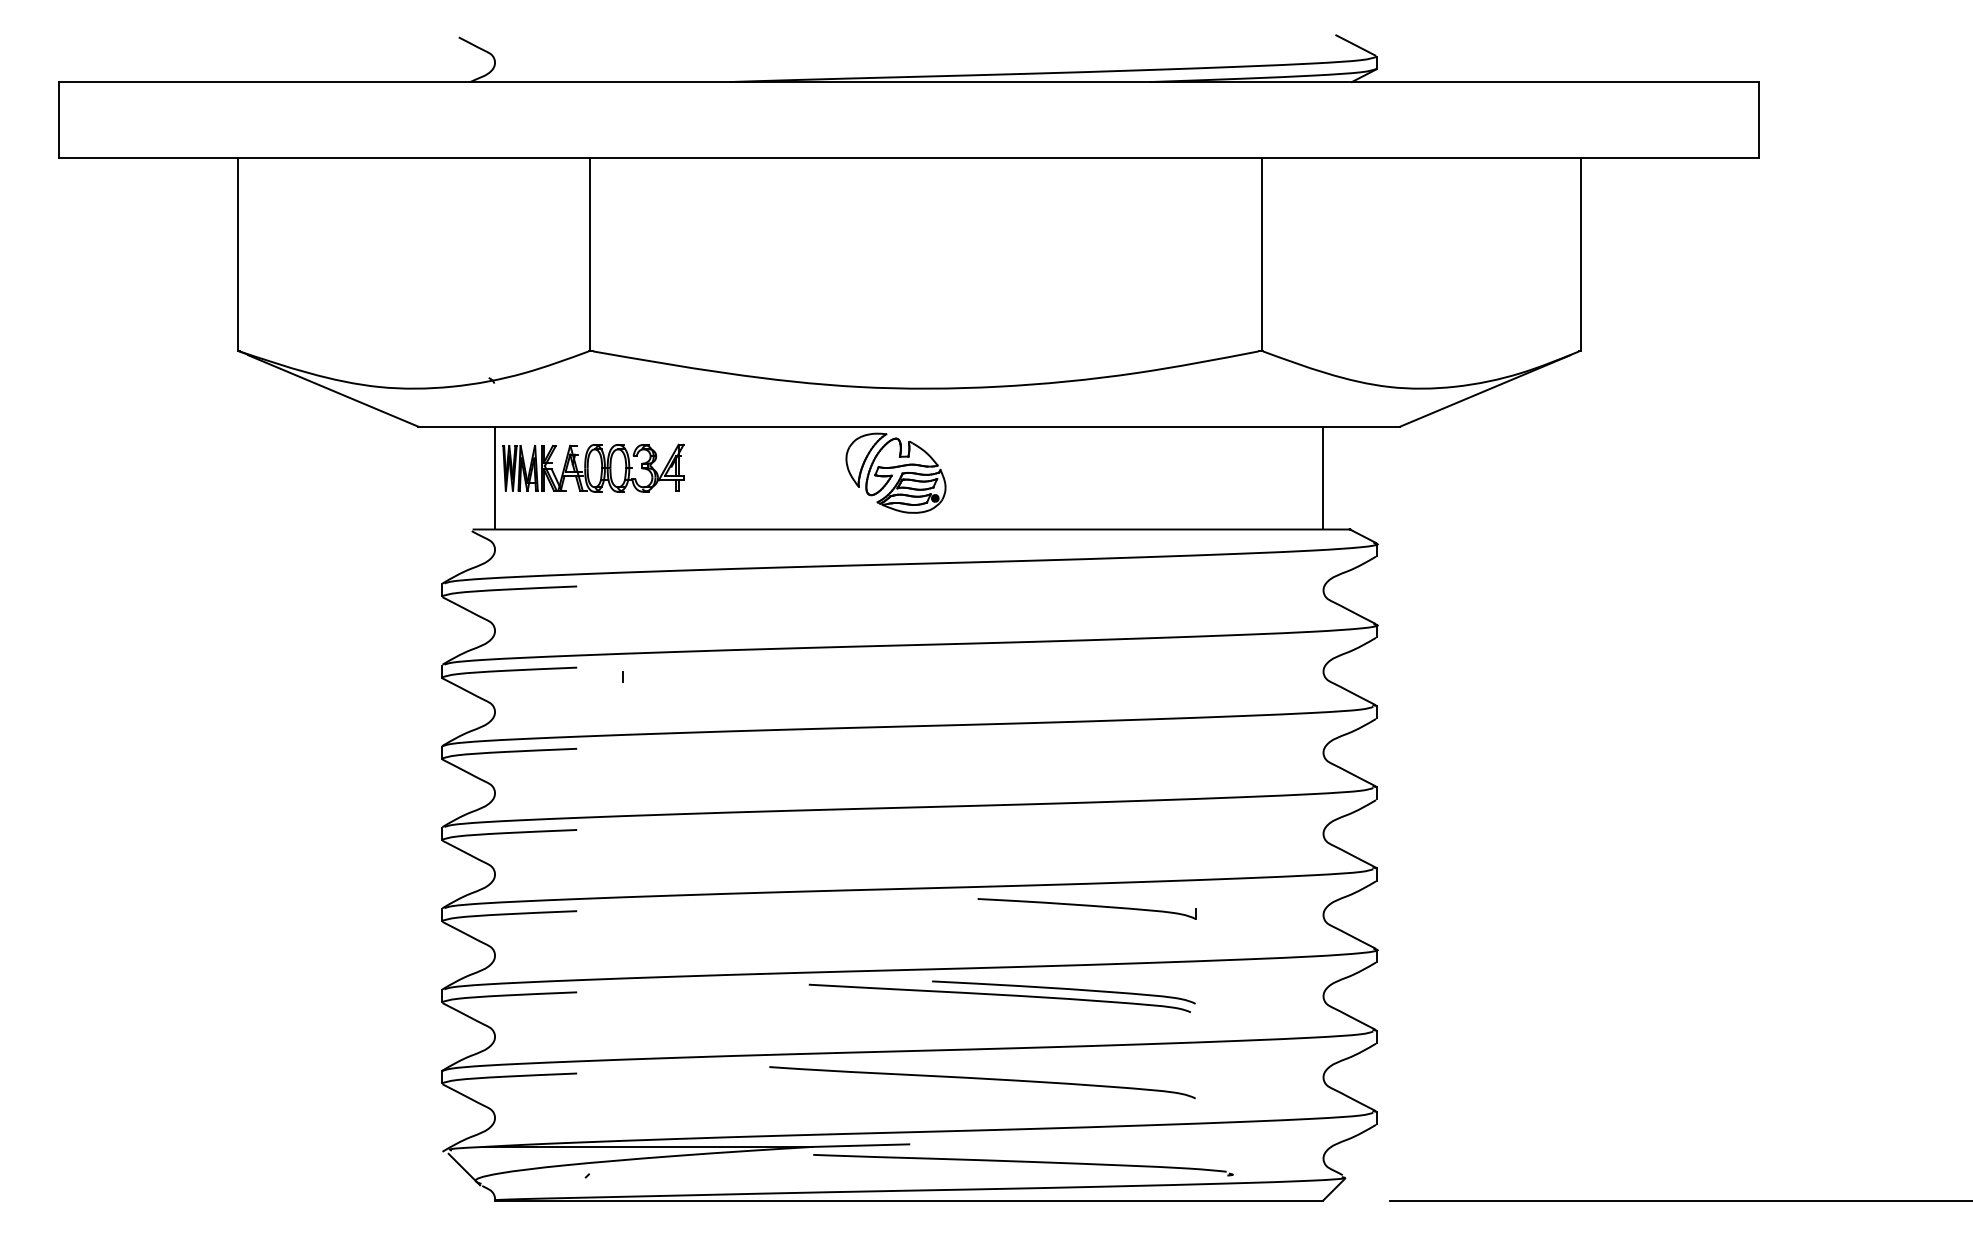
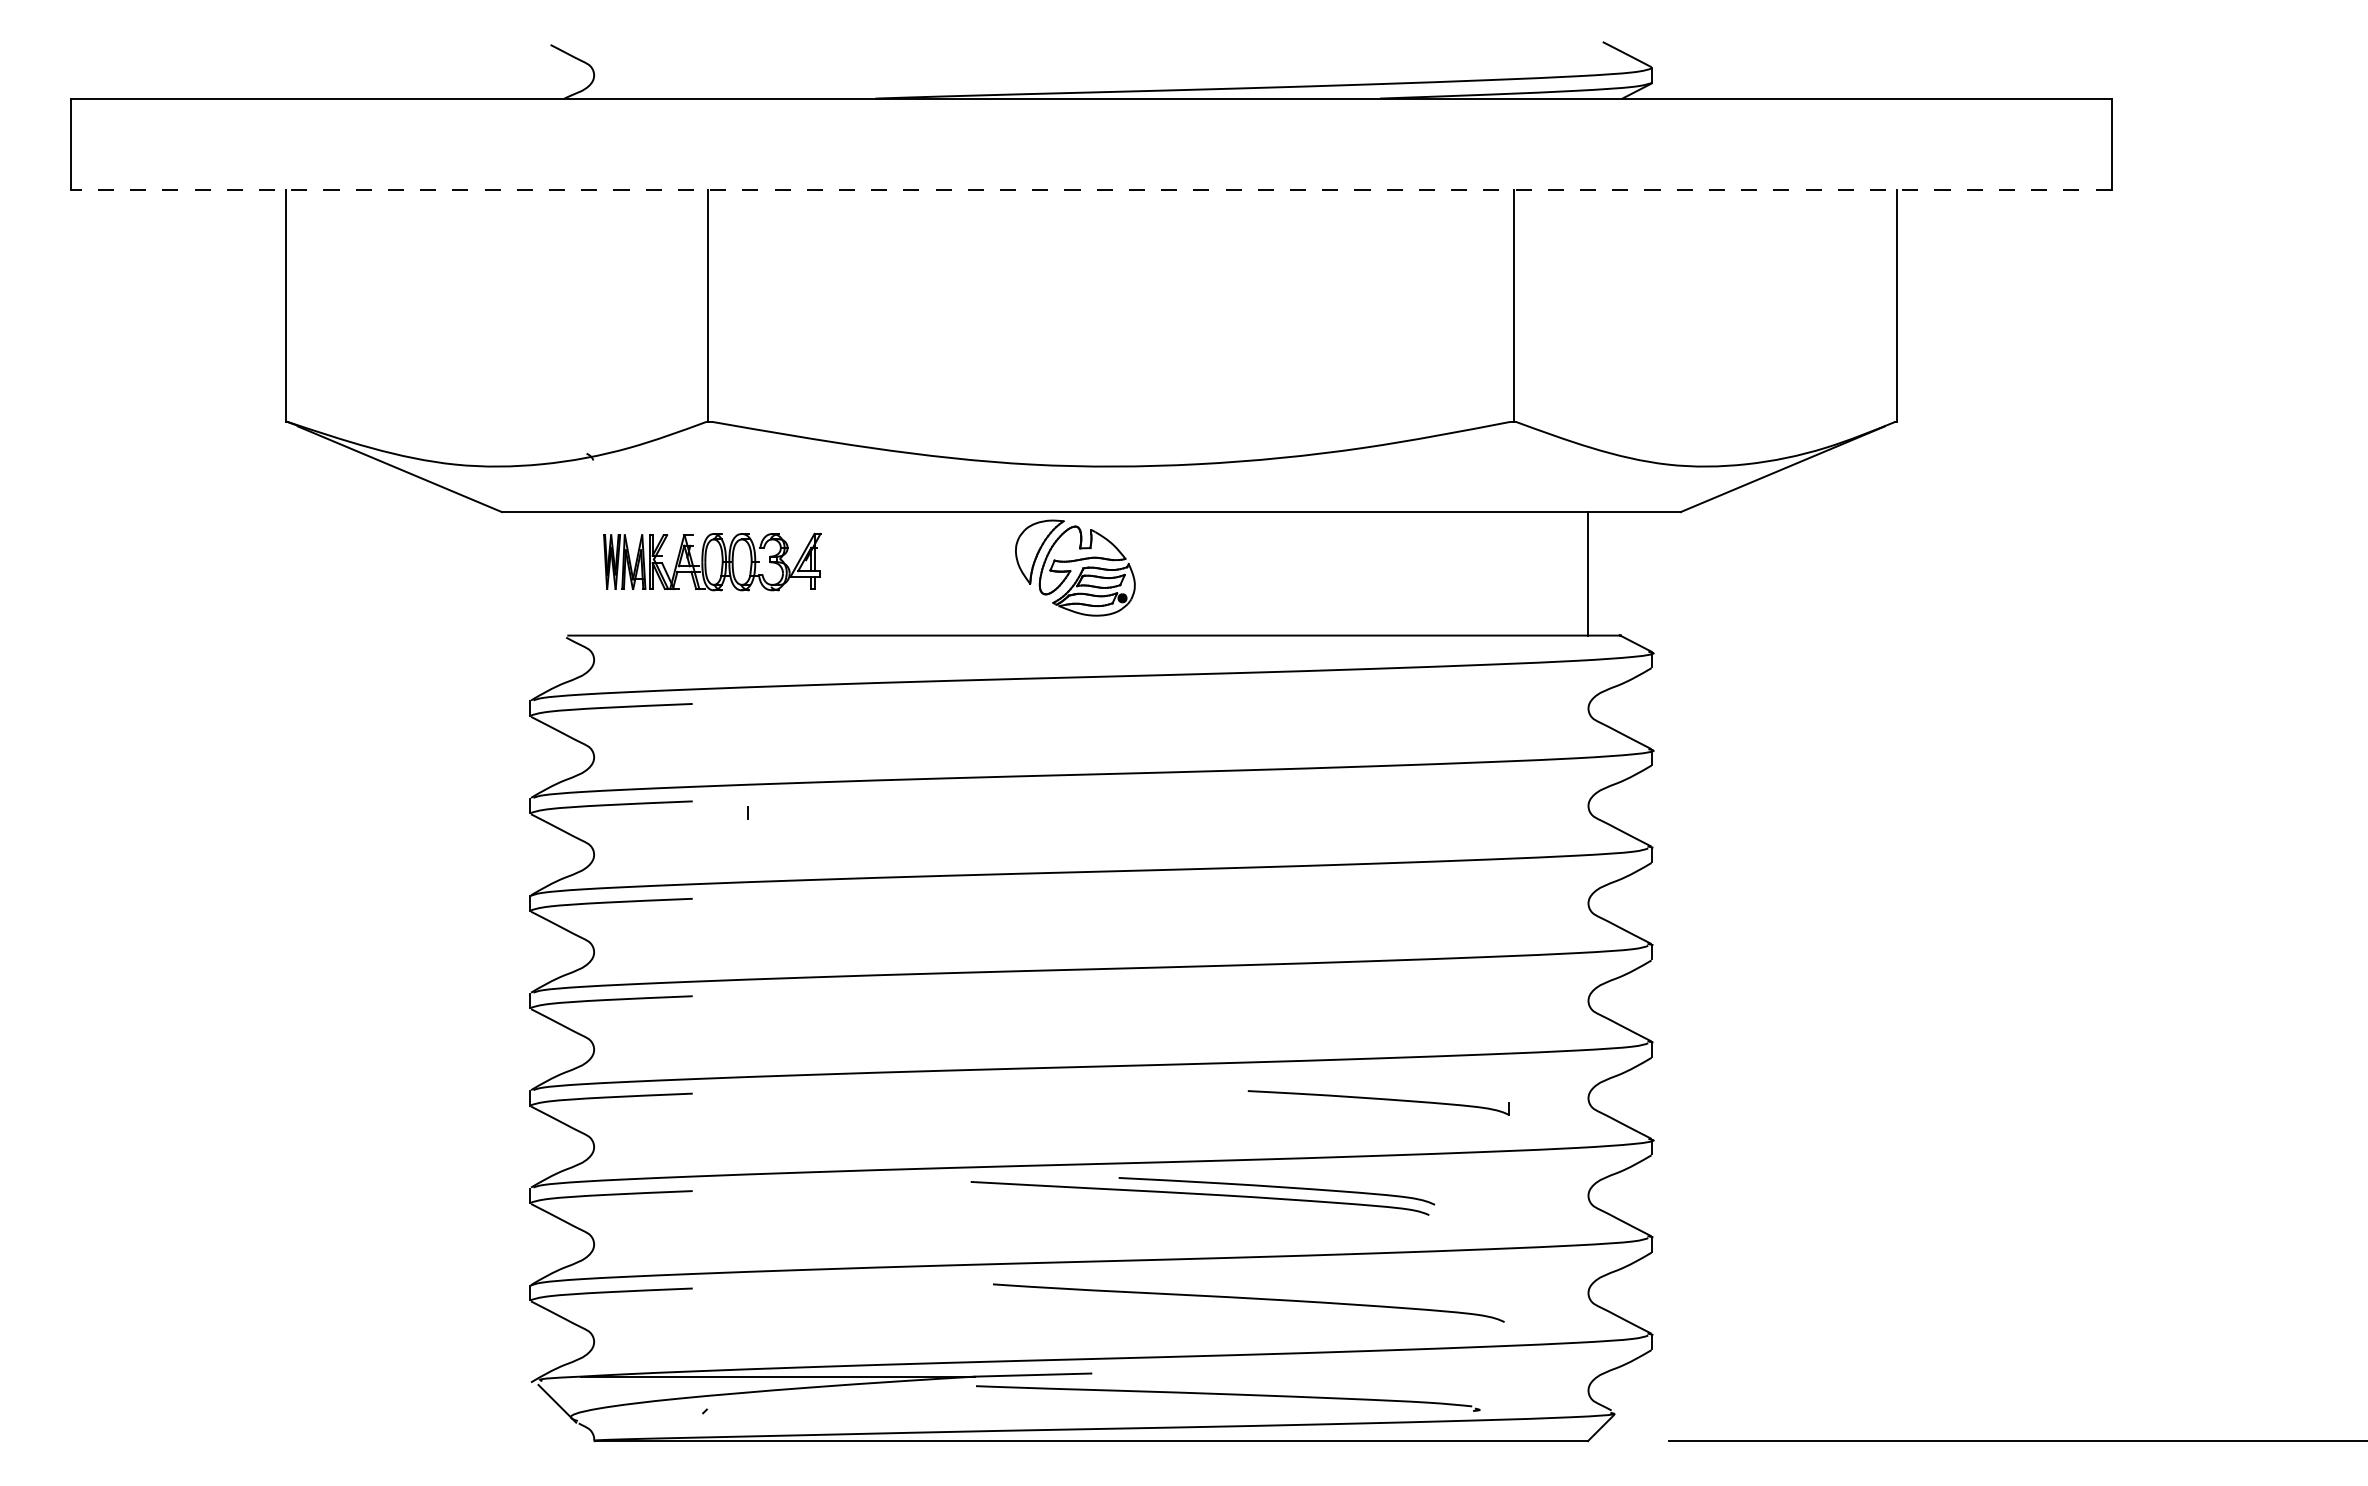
line: (908, 158) -> (1090, 190), solid -> dashed
line: (495, 477) -> (594, 573), removed
part: (1086, 908) -> (1378, 1102), moved
curve: (982, 1079) -> (1248, 1299), moved

